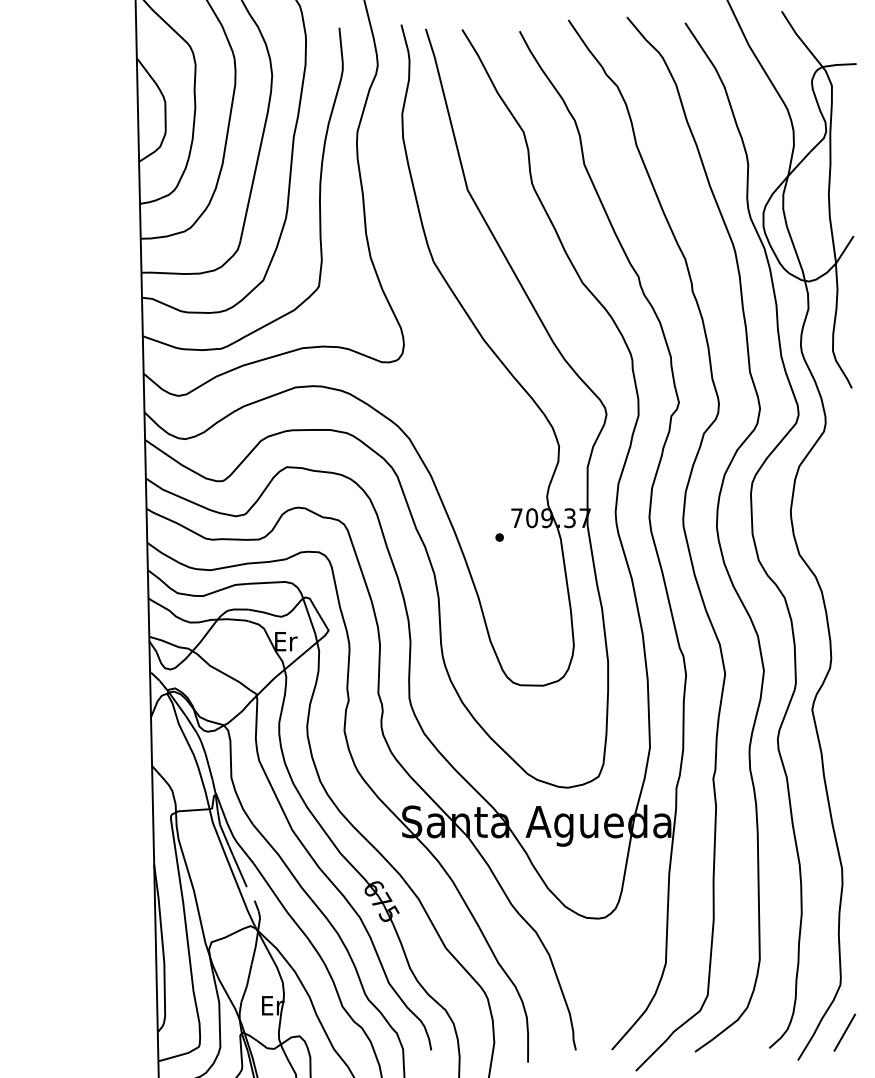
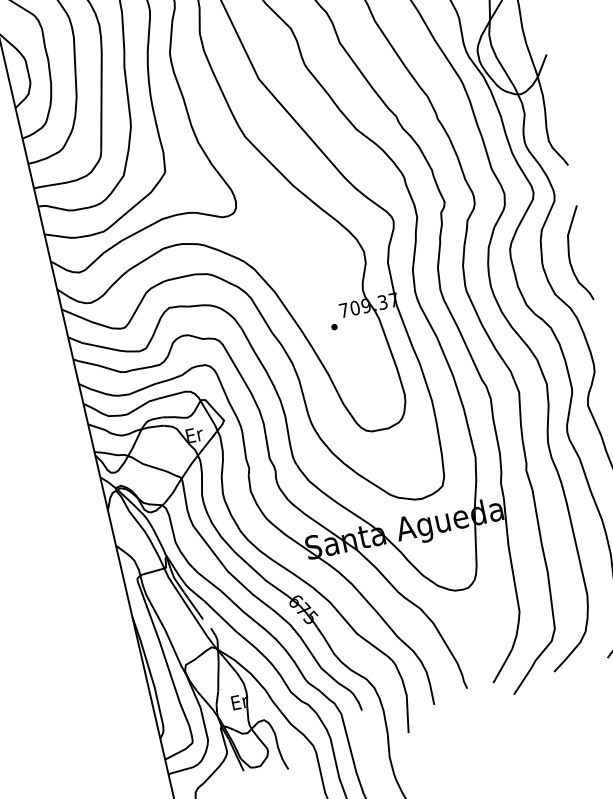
curve: (829, 507) -> (569, 255), added

